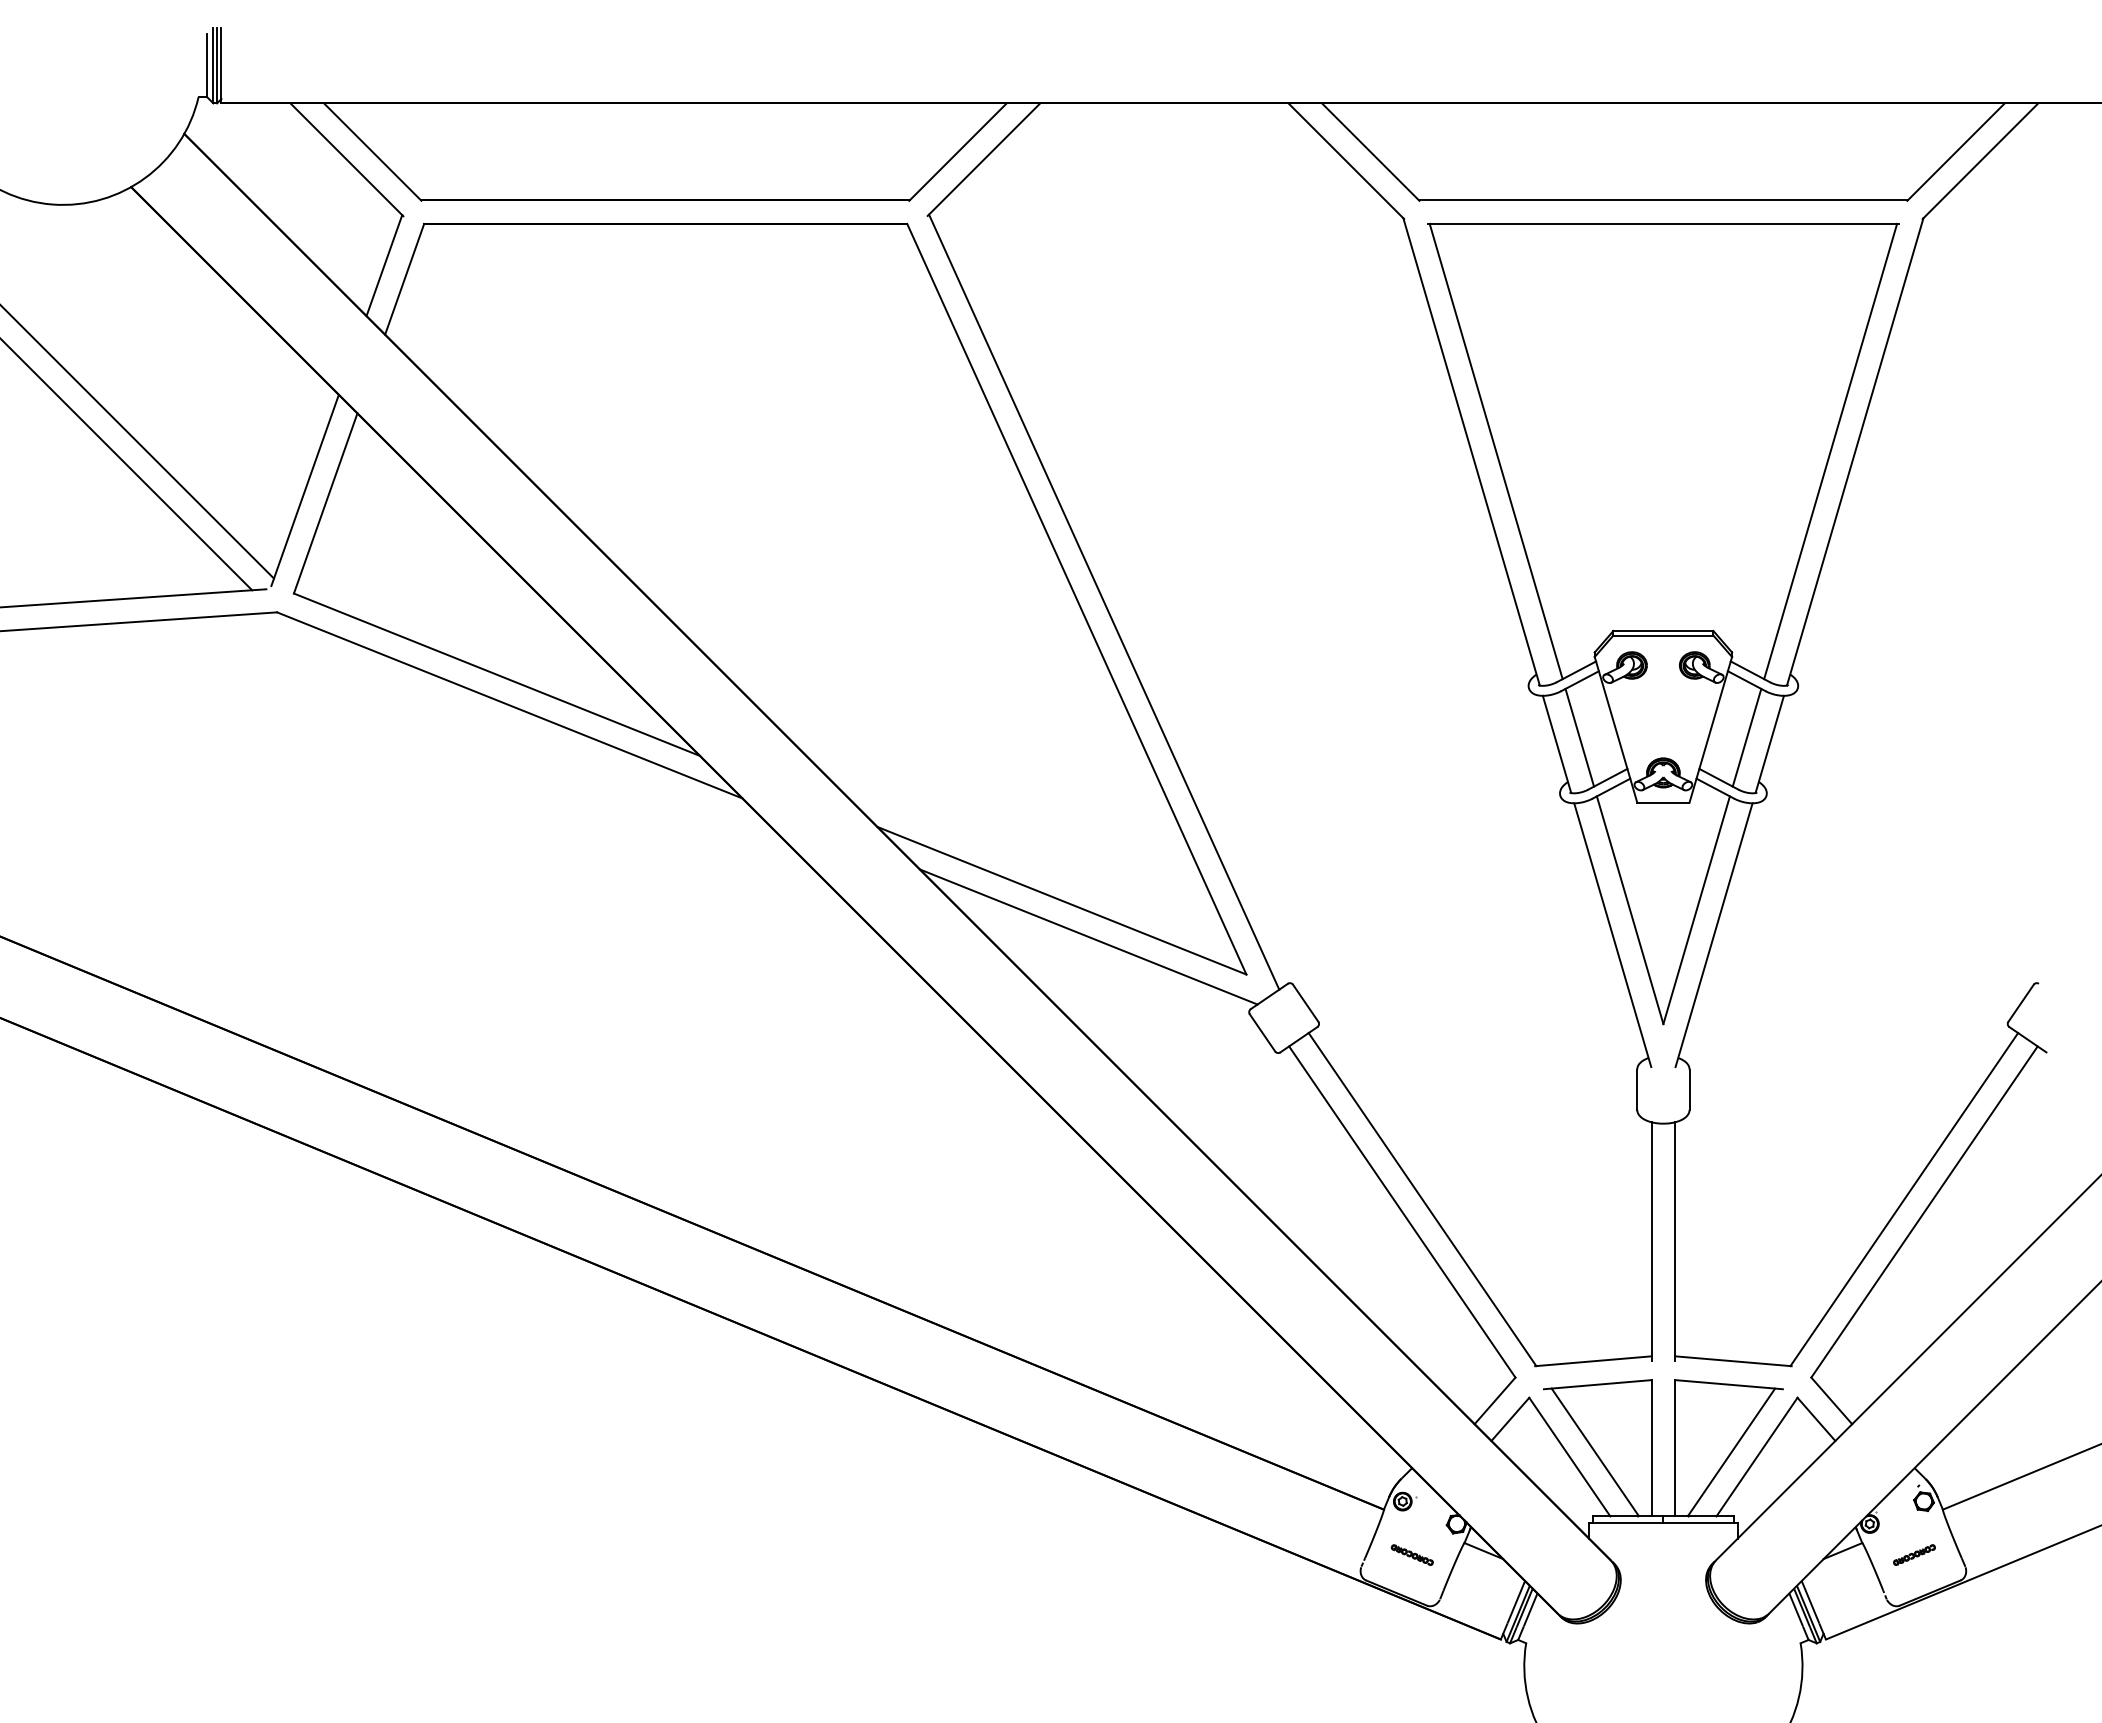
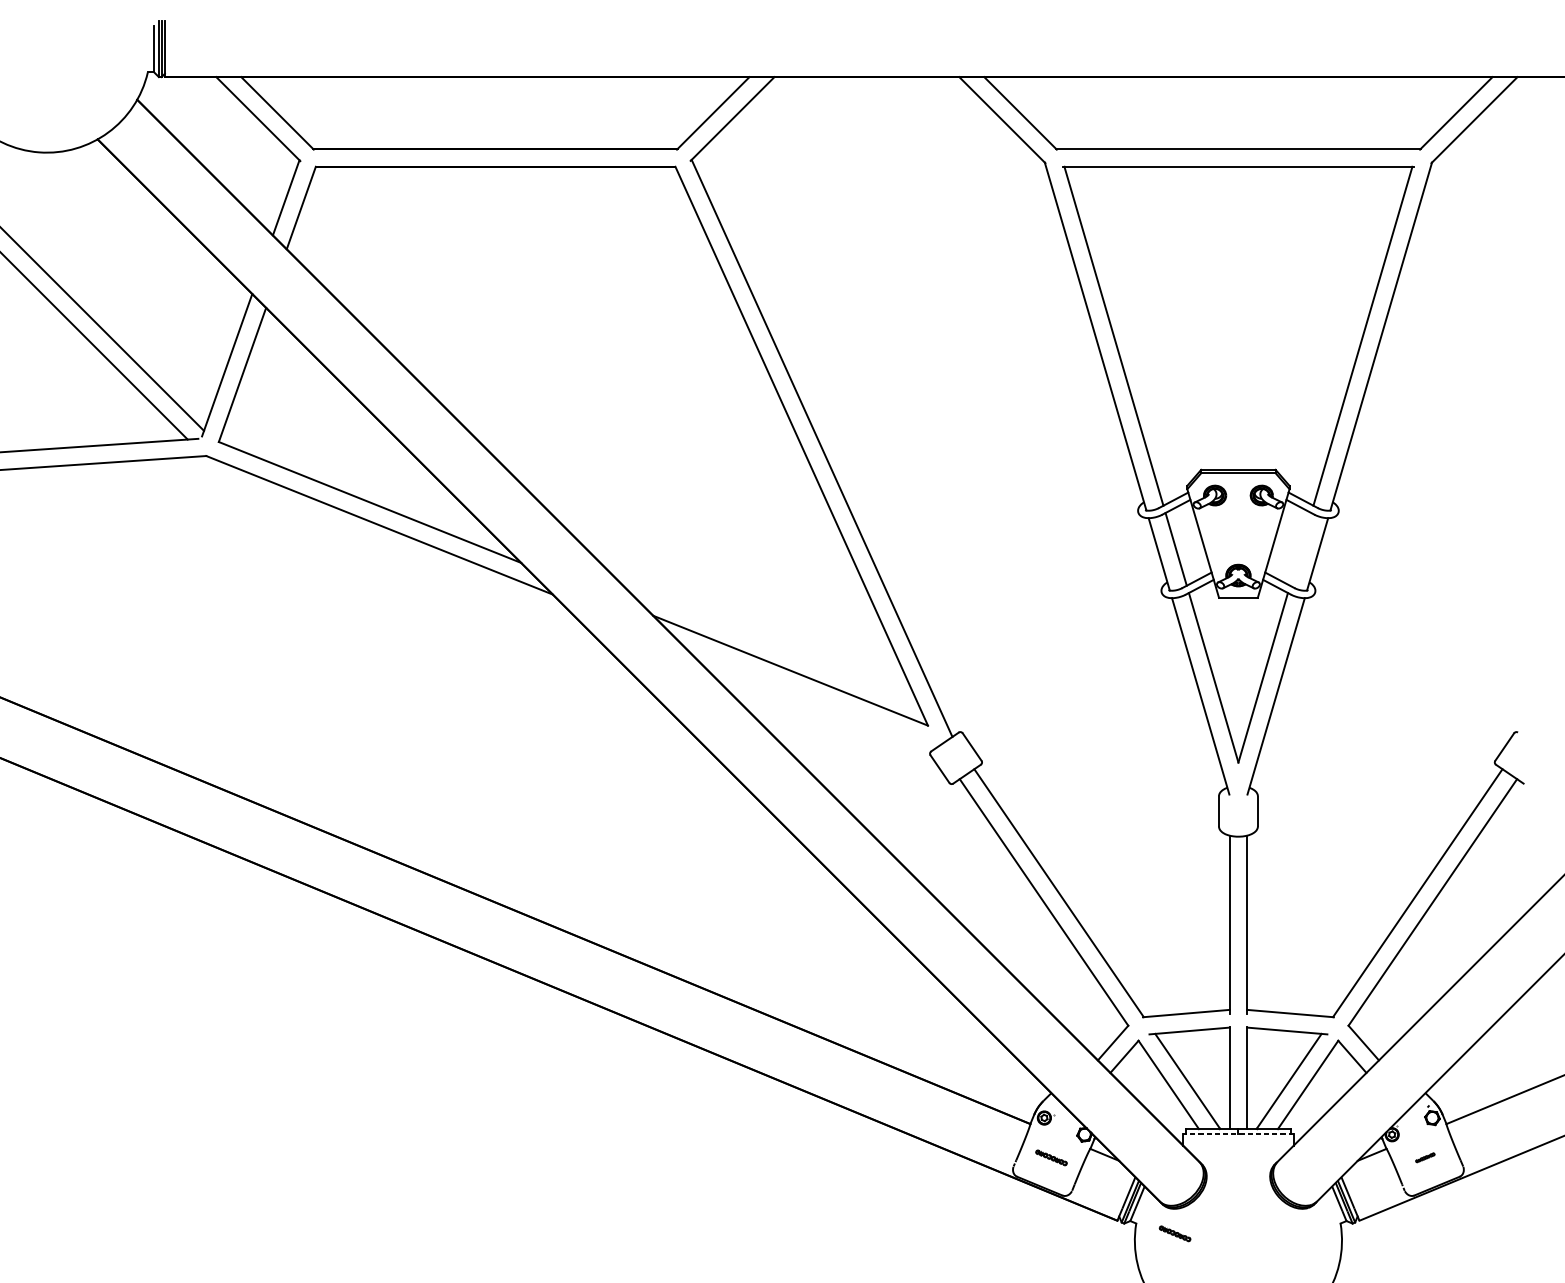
line: (1746, 737) -> (1300, 549), removed
line: (1088, 936) -> (810, 697), removed
line: (1662, 1522) -> (1237, 1133), solid -> dashed
part: (1914, 1554) -> (1425, 1157), size x0.6
part: (1577, 1656) -> (1174, 1233), added

